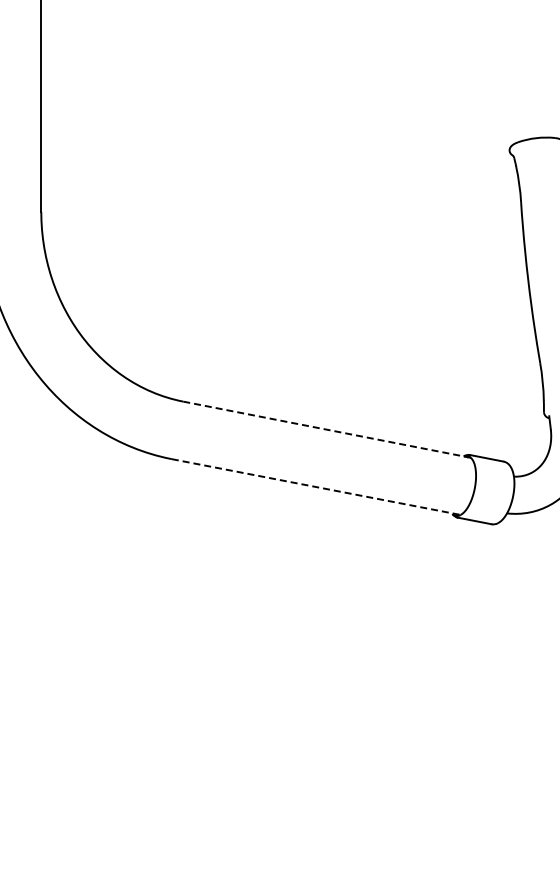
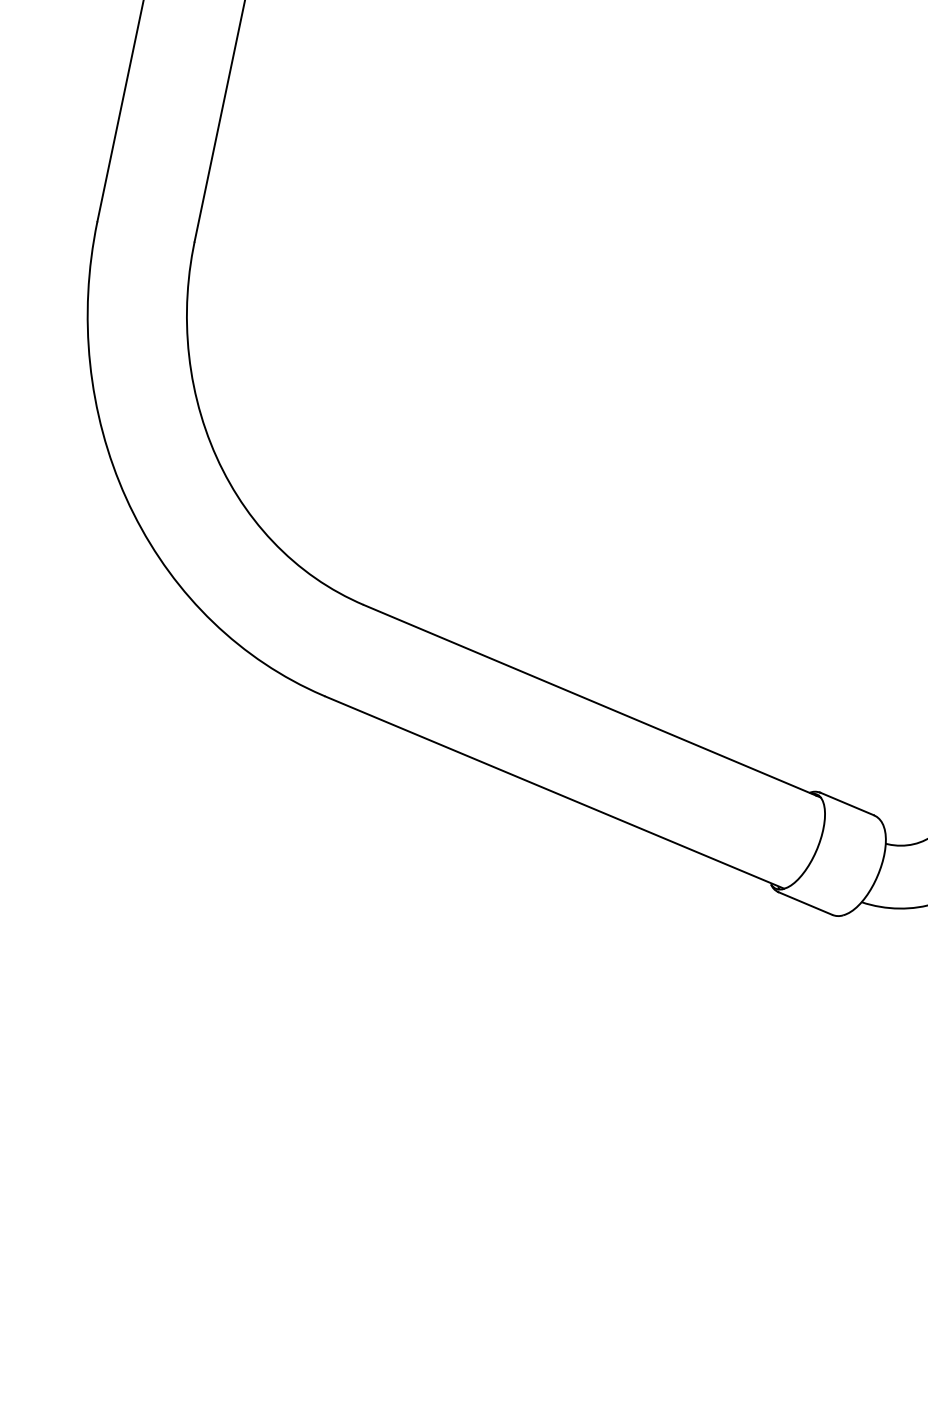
line: (326, 429) -> (591, 700), dashed -> solid
line: (316, 487) -> (555, 793), dashed -> solid

